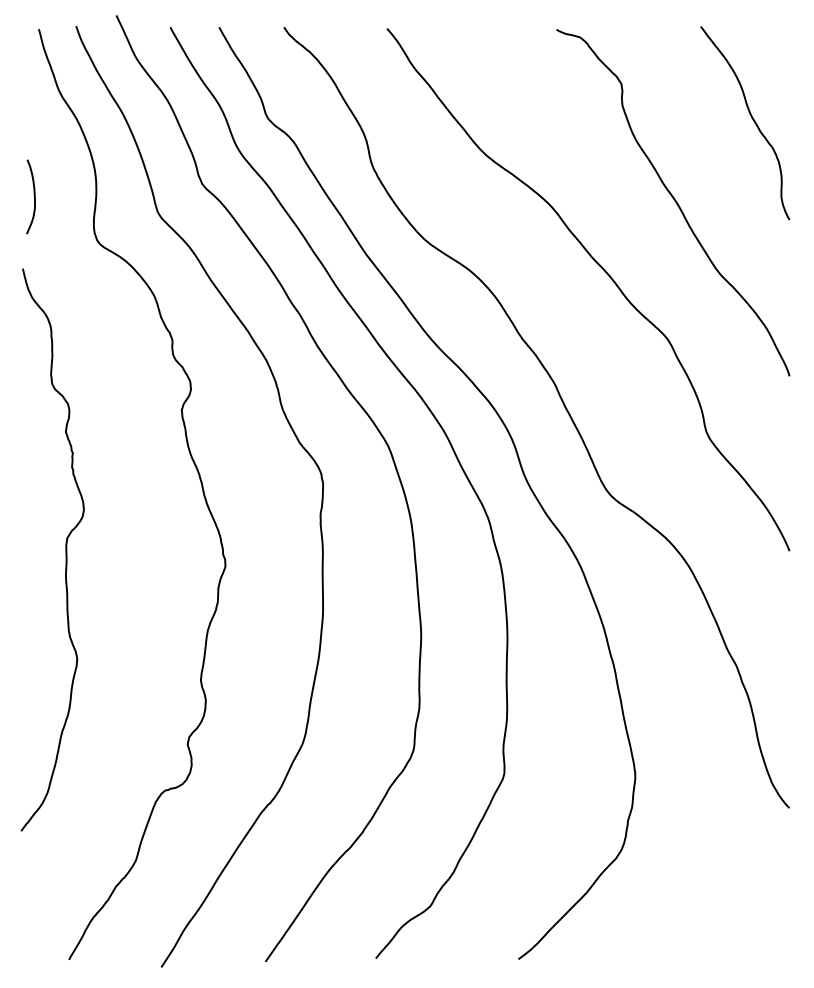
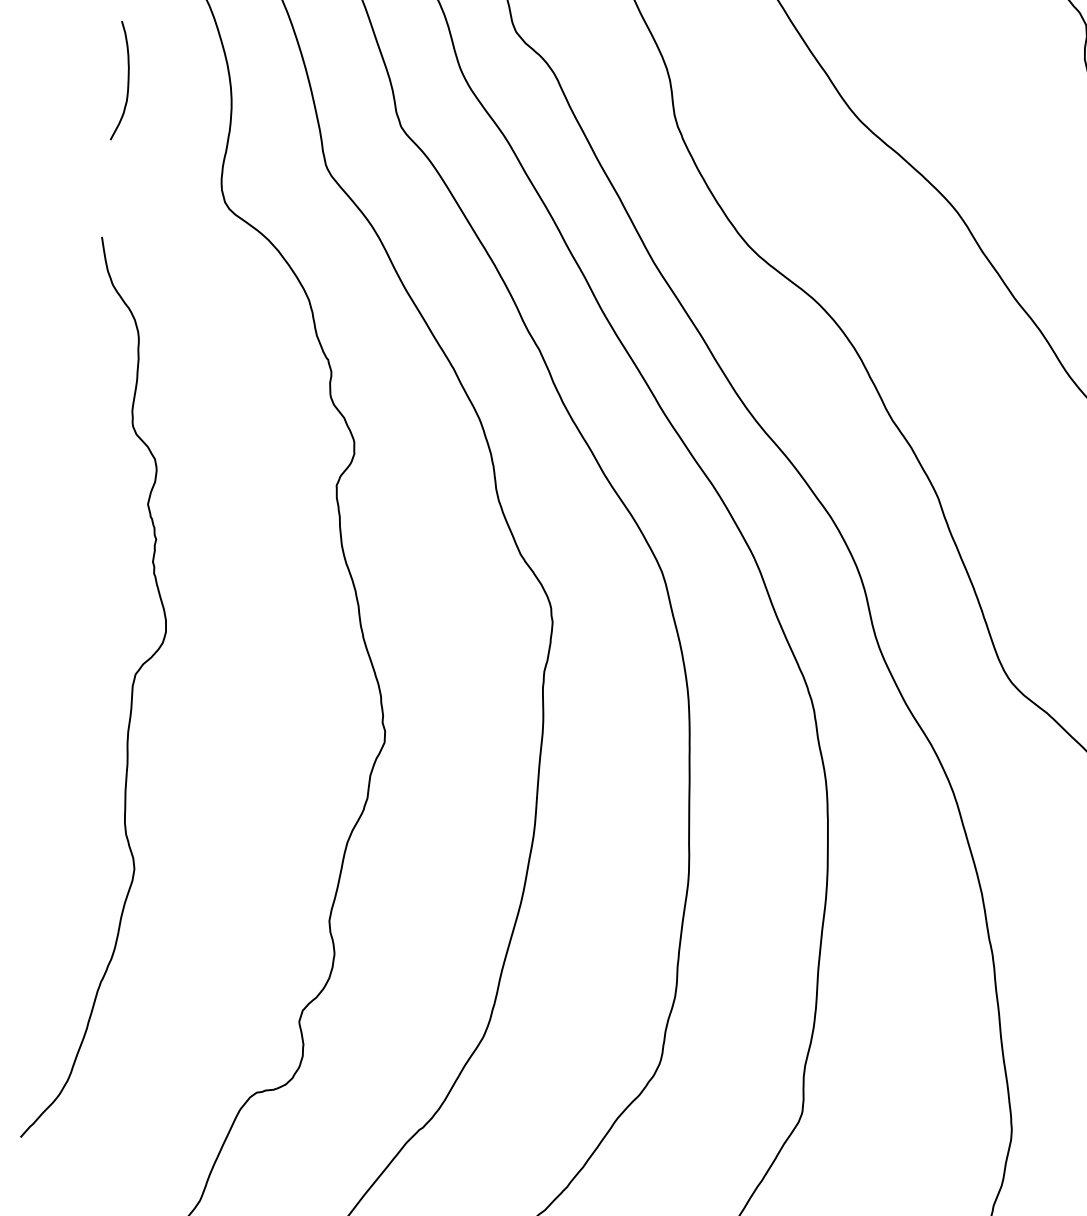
curve: (33, 196) -> (126, 80), moved

